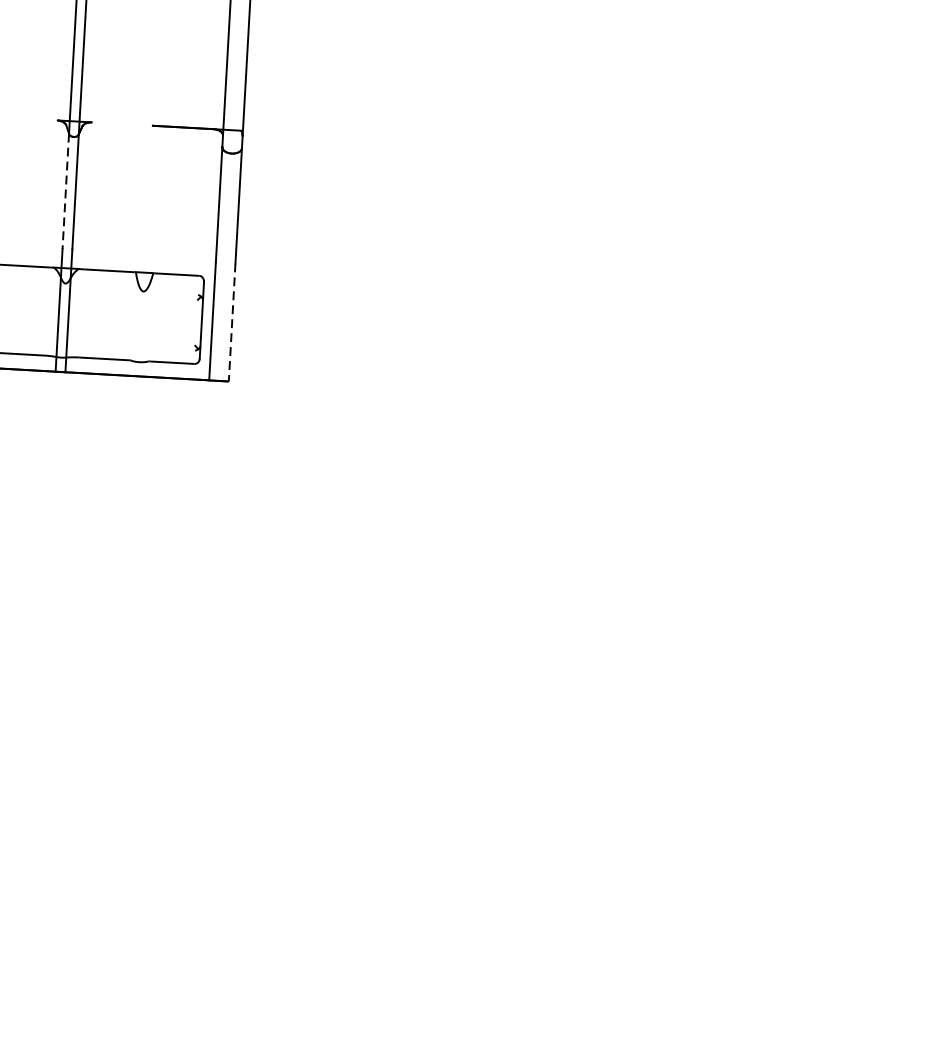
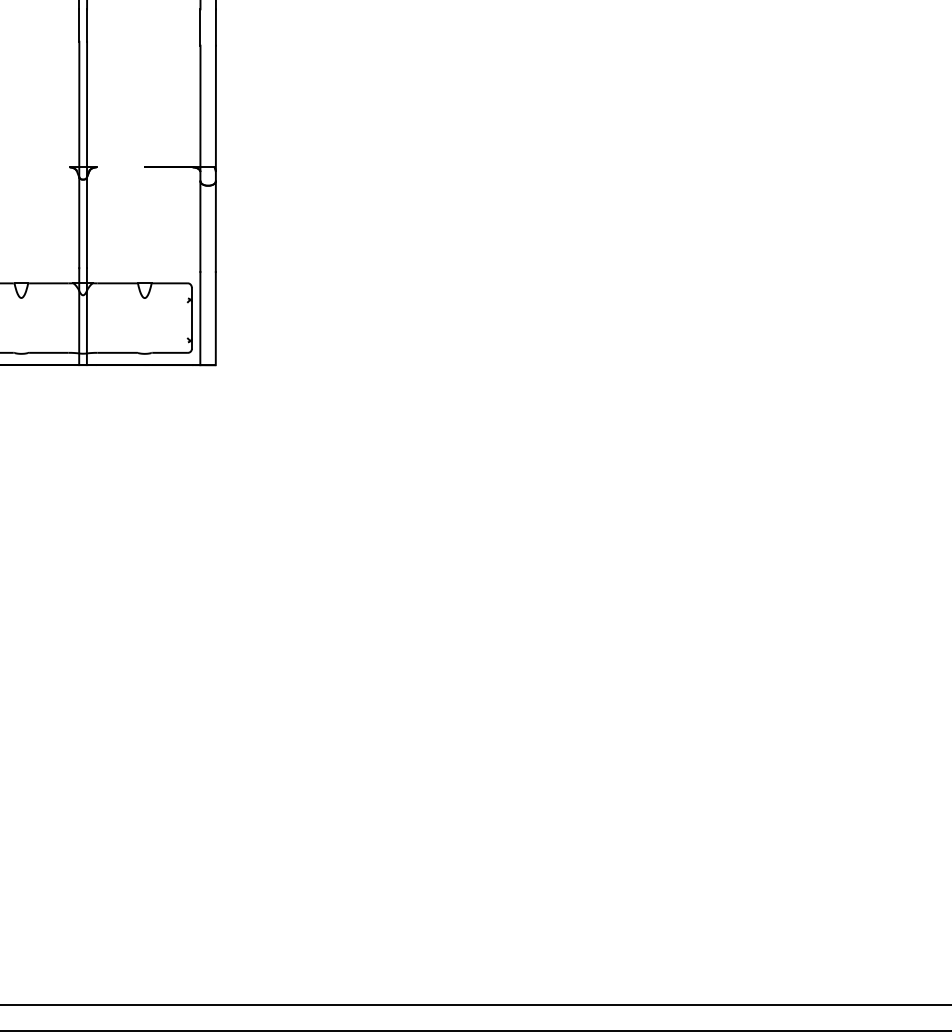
line: (66, 192) -> (79, 223), dashed -> solid
line: (231, 322) -> (215, 318), dashed -> solid

